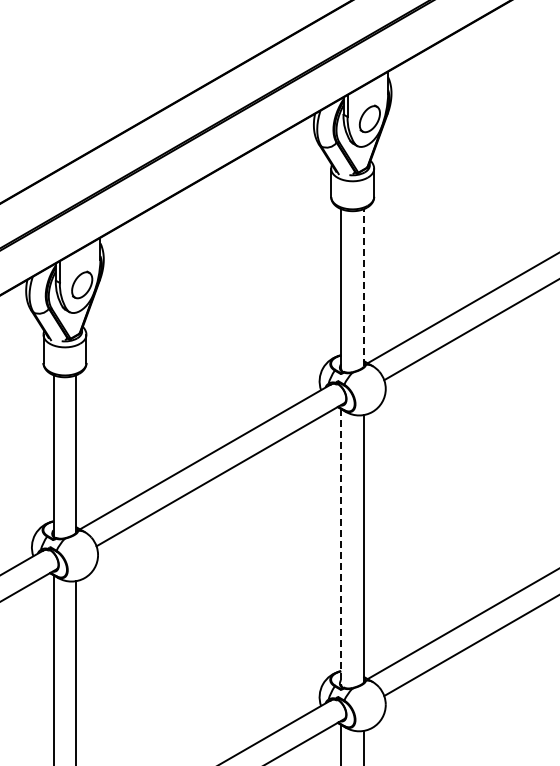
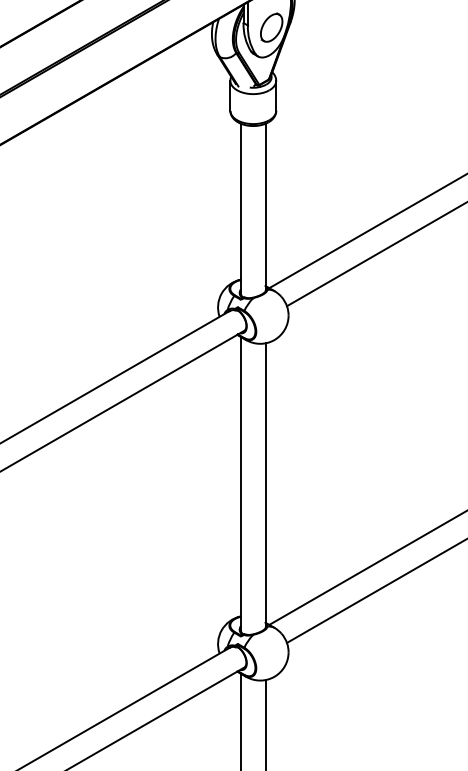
line: (364, 287) -> (265, 207), dashed -> solid
line: (341, 546) -> (241, 483), dashed -> solid

